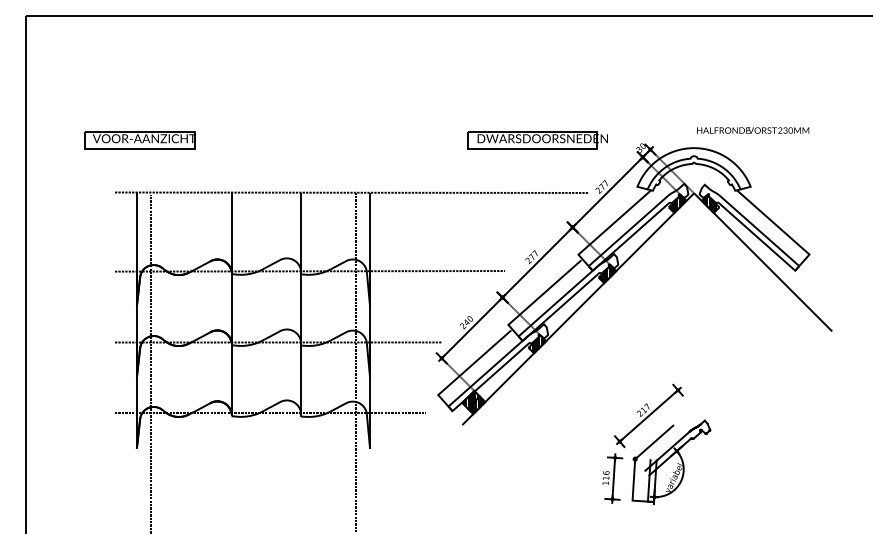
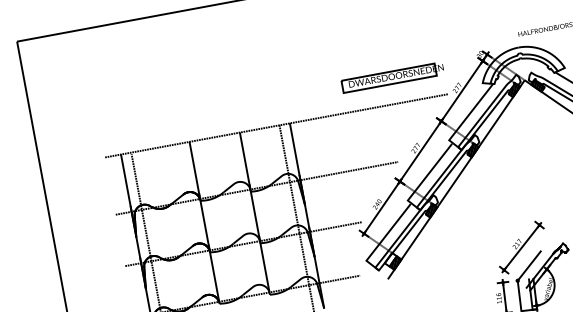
part: (140, 140) -> (116, 116), removed
part: (537, 140) -> (392, 77), moved
hatch: (470, 399) -> (390, 259), removed

